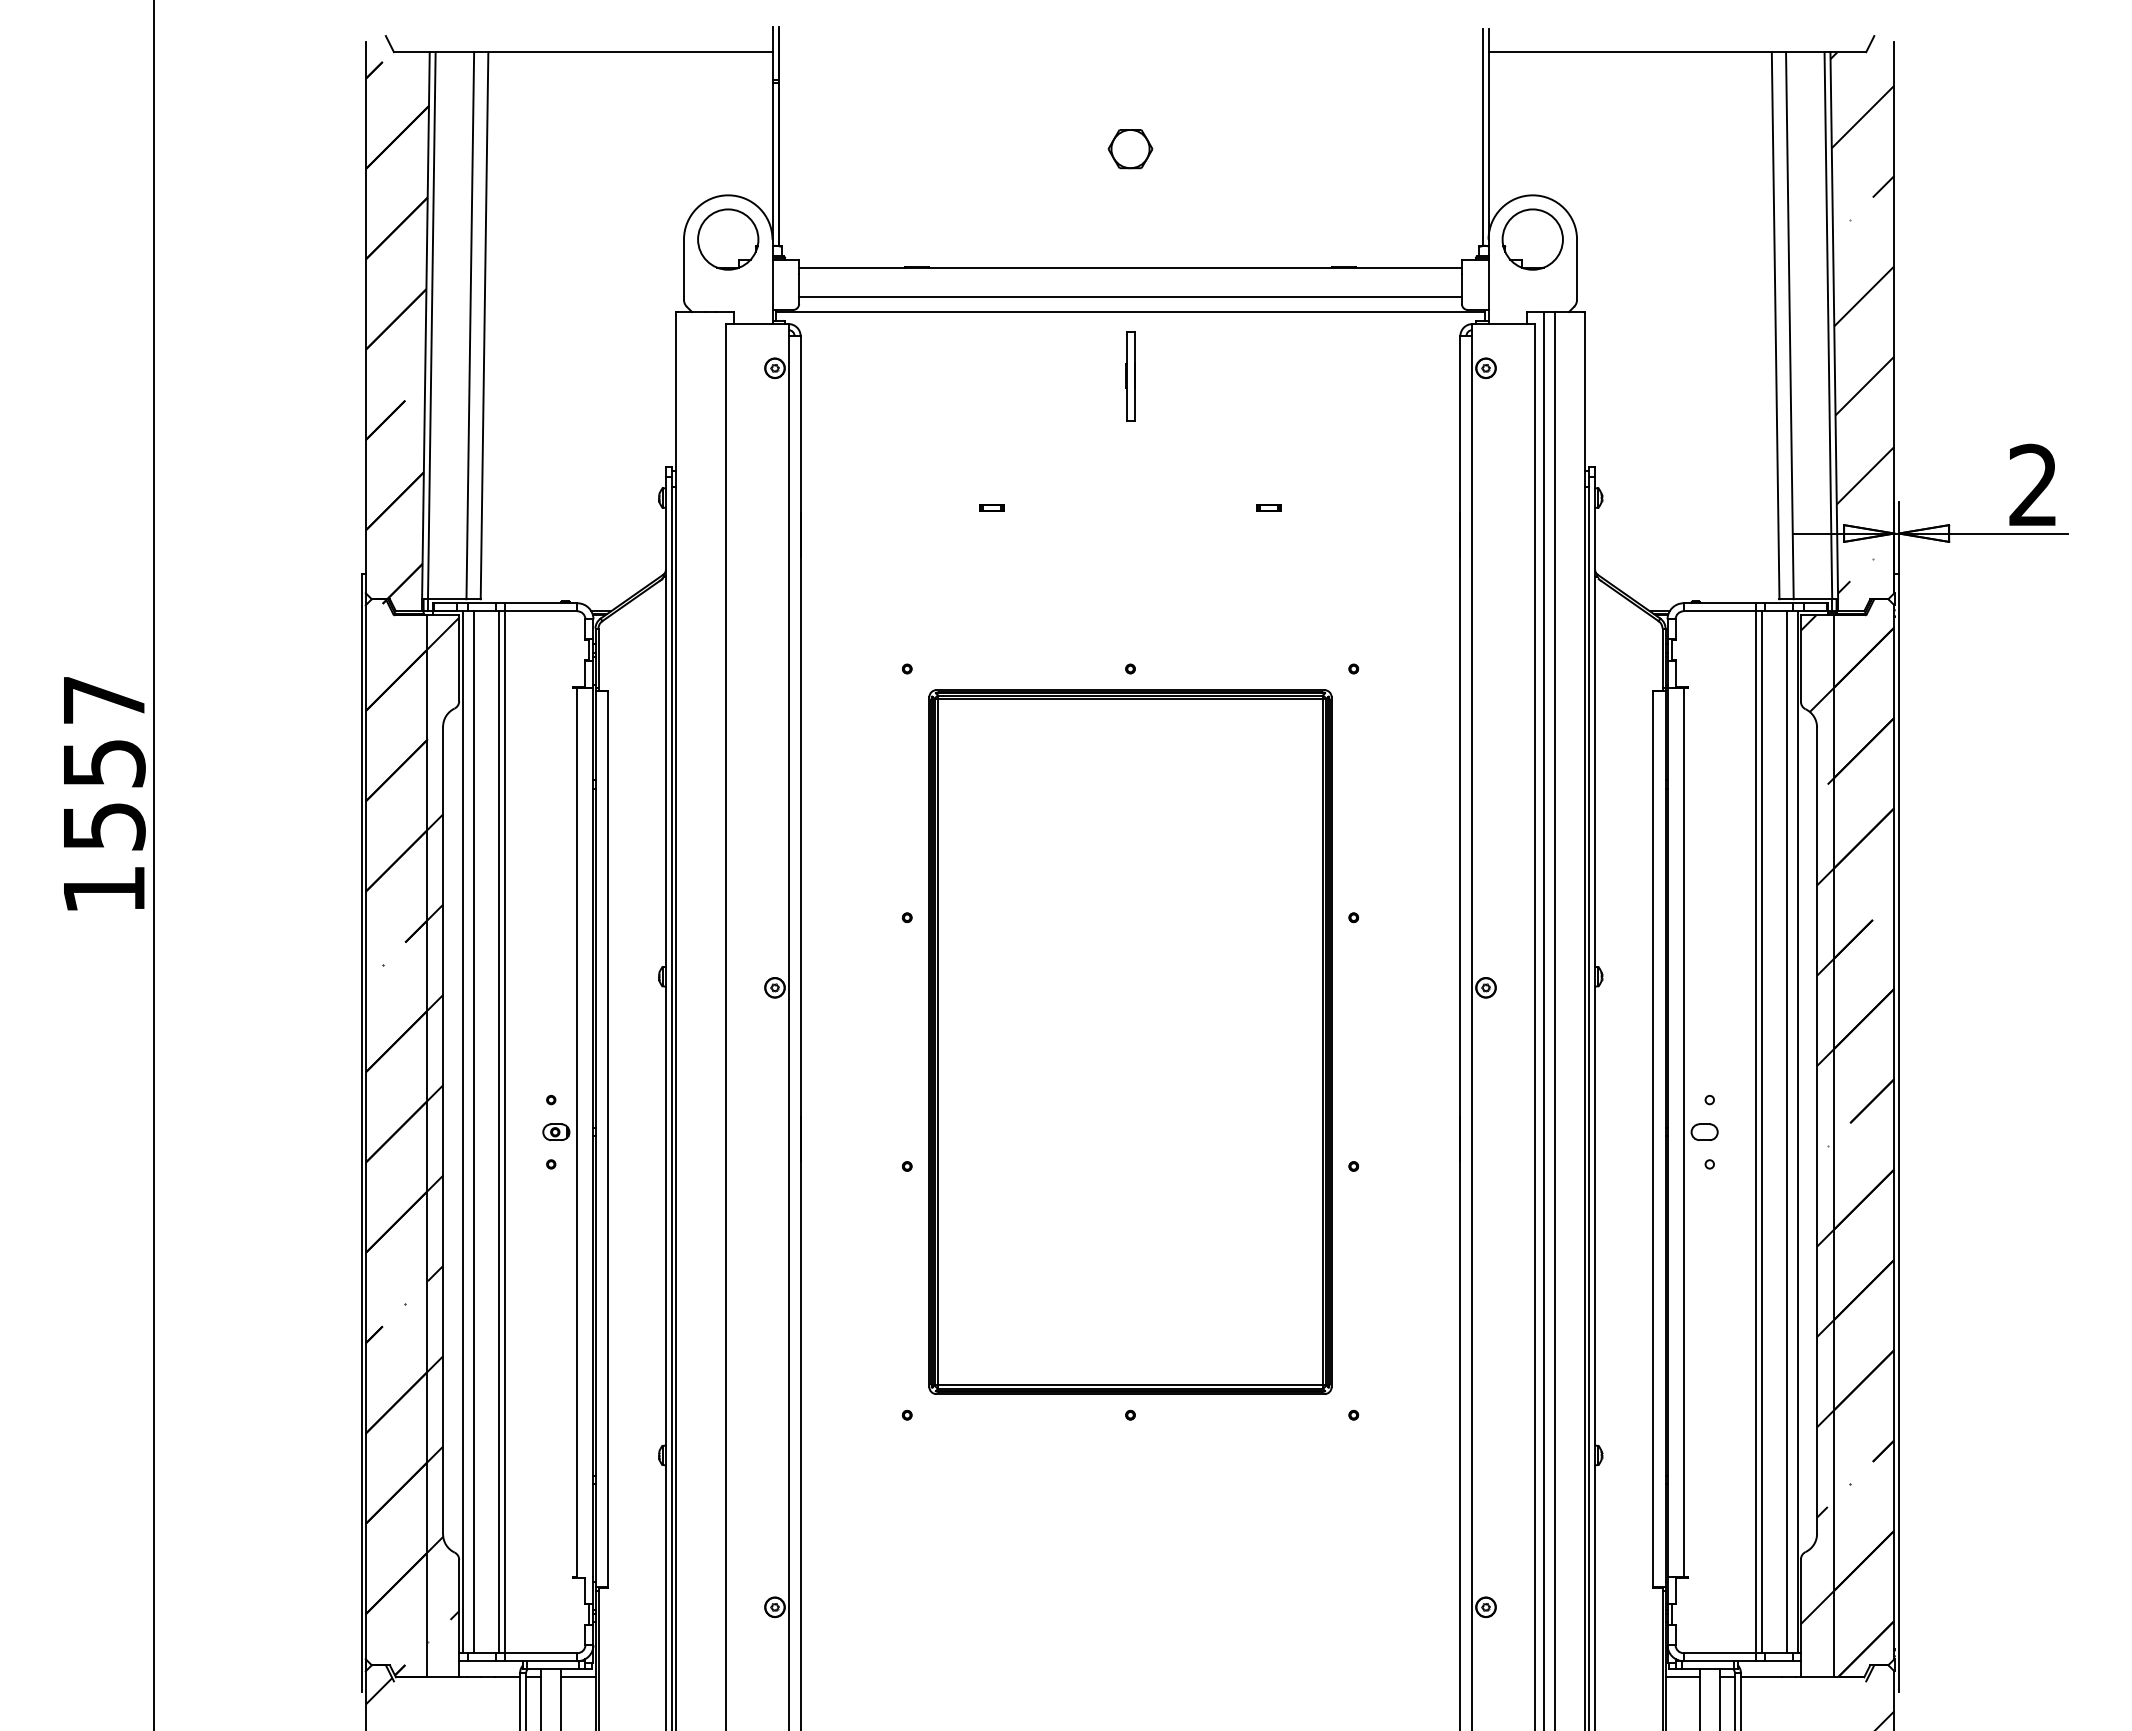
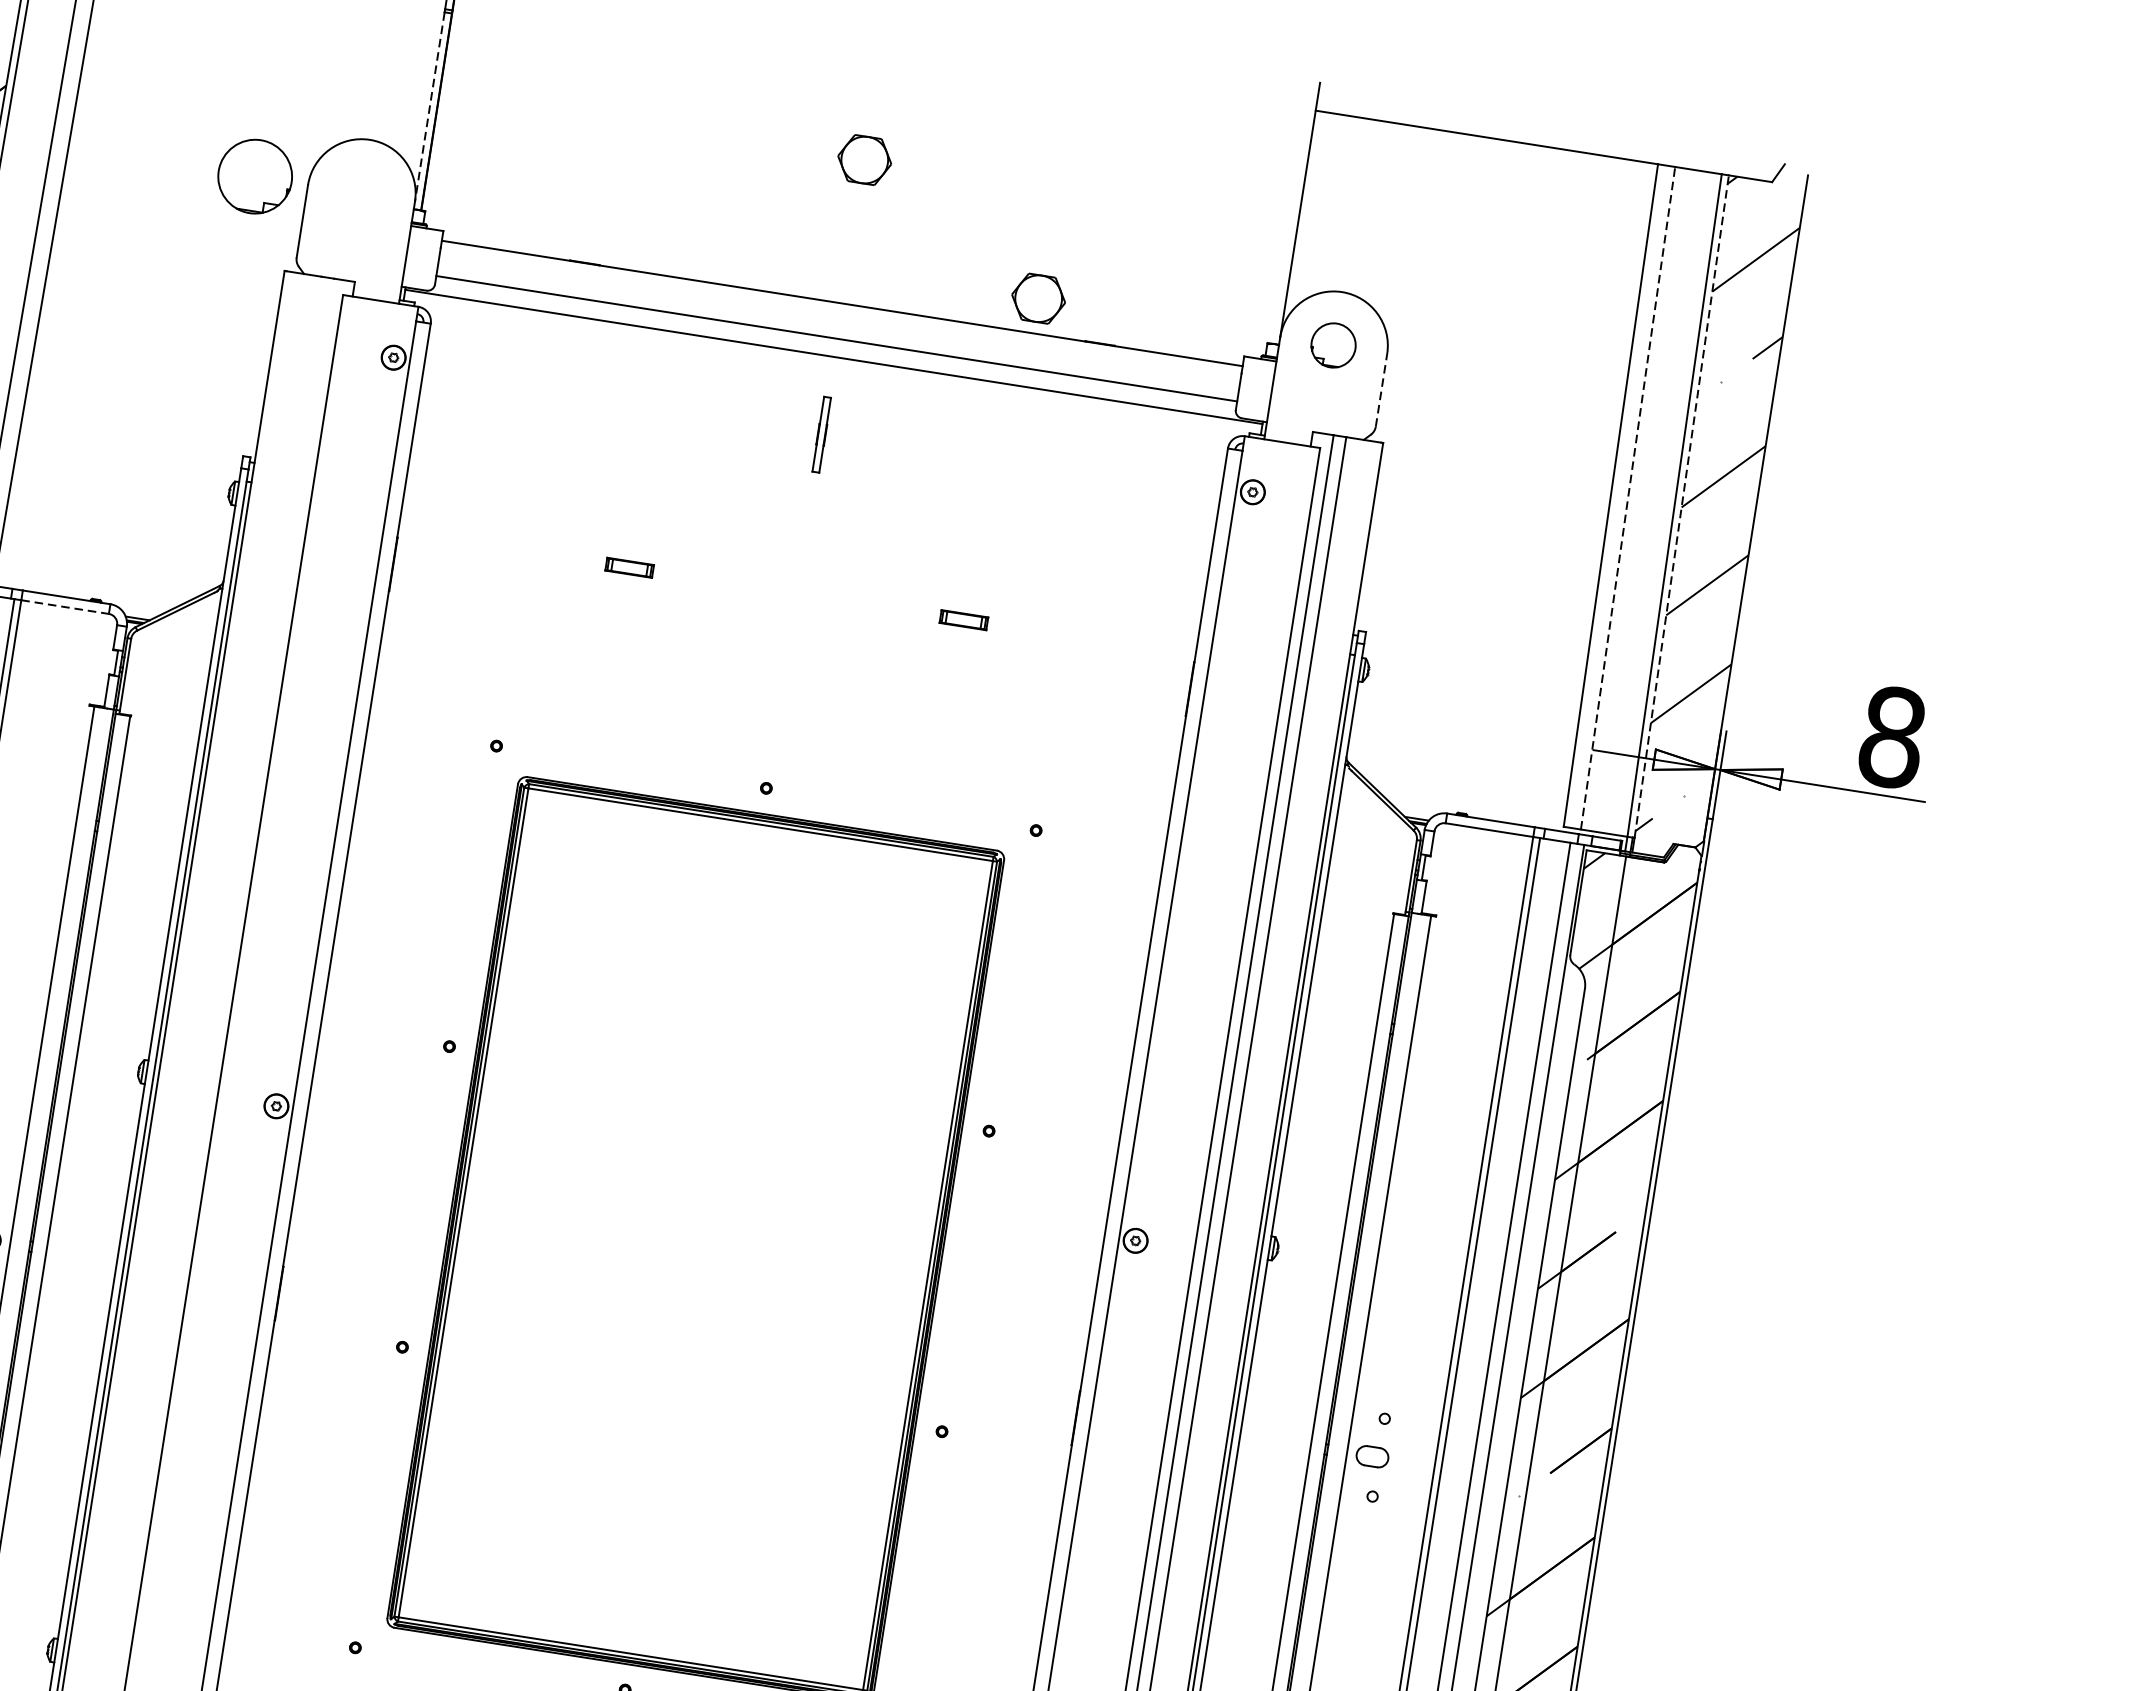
line: (1482, 137) -> (1292, 212), removed
line: (772, 161) -> (429, 107), solid -> dashed
part: (728, 239) -> (255, 176), moved
part: (1288, 239) -> (1038, 299), added
part: (1532, 239) -> (1333, 345), size x0.6
line: (1577, 269) -> (1382, 390), solid -> dashed
line: (1789, 325) -> (1627, 497), solid -> dashed
line: (1834, 325) -> (1682, 506), solid -> dashed
part: (1130, 376) -> (821, 434), size x0.7
text: (2033, 485) -> (1892, 737), 2 -> 8
part: (991, 507) -> (628, 566), size x1.6
part: (1268, 507) -> (963, 619), size x1.6
line: (541, 611) -> (65, 607), solid -> dashed

